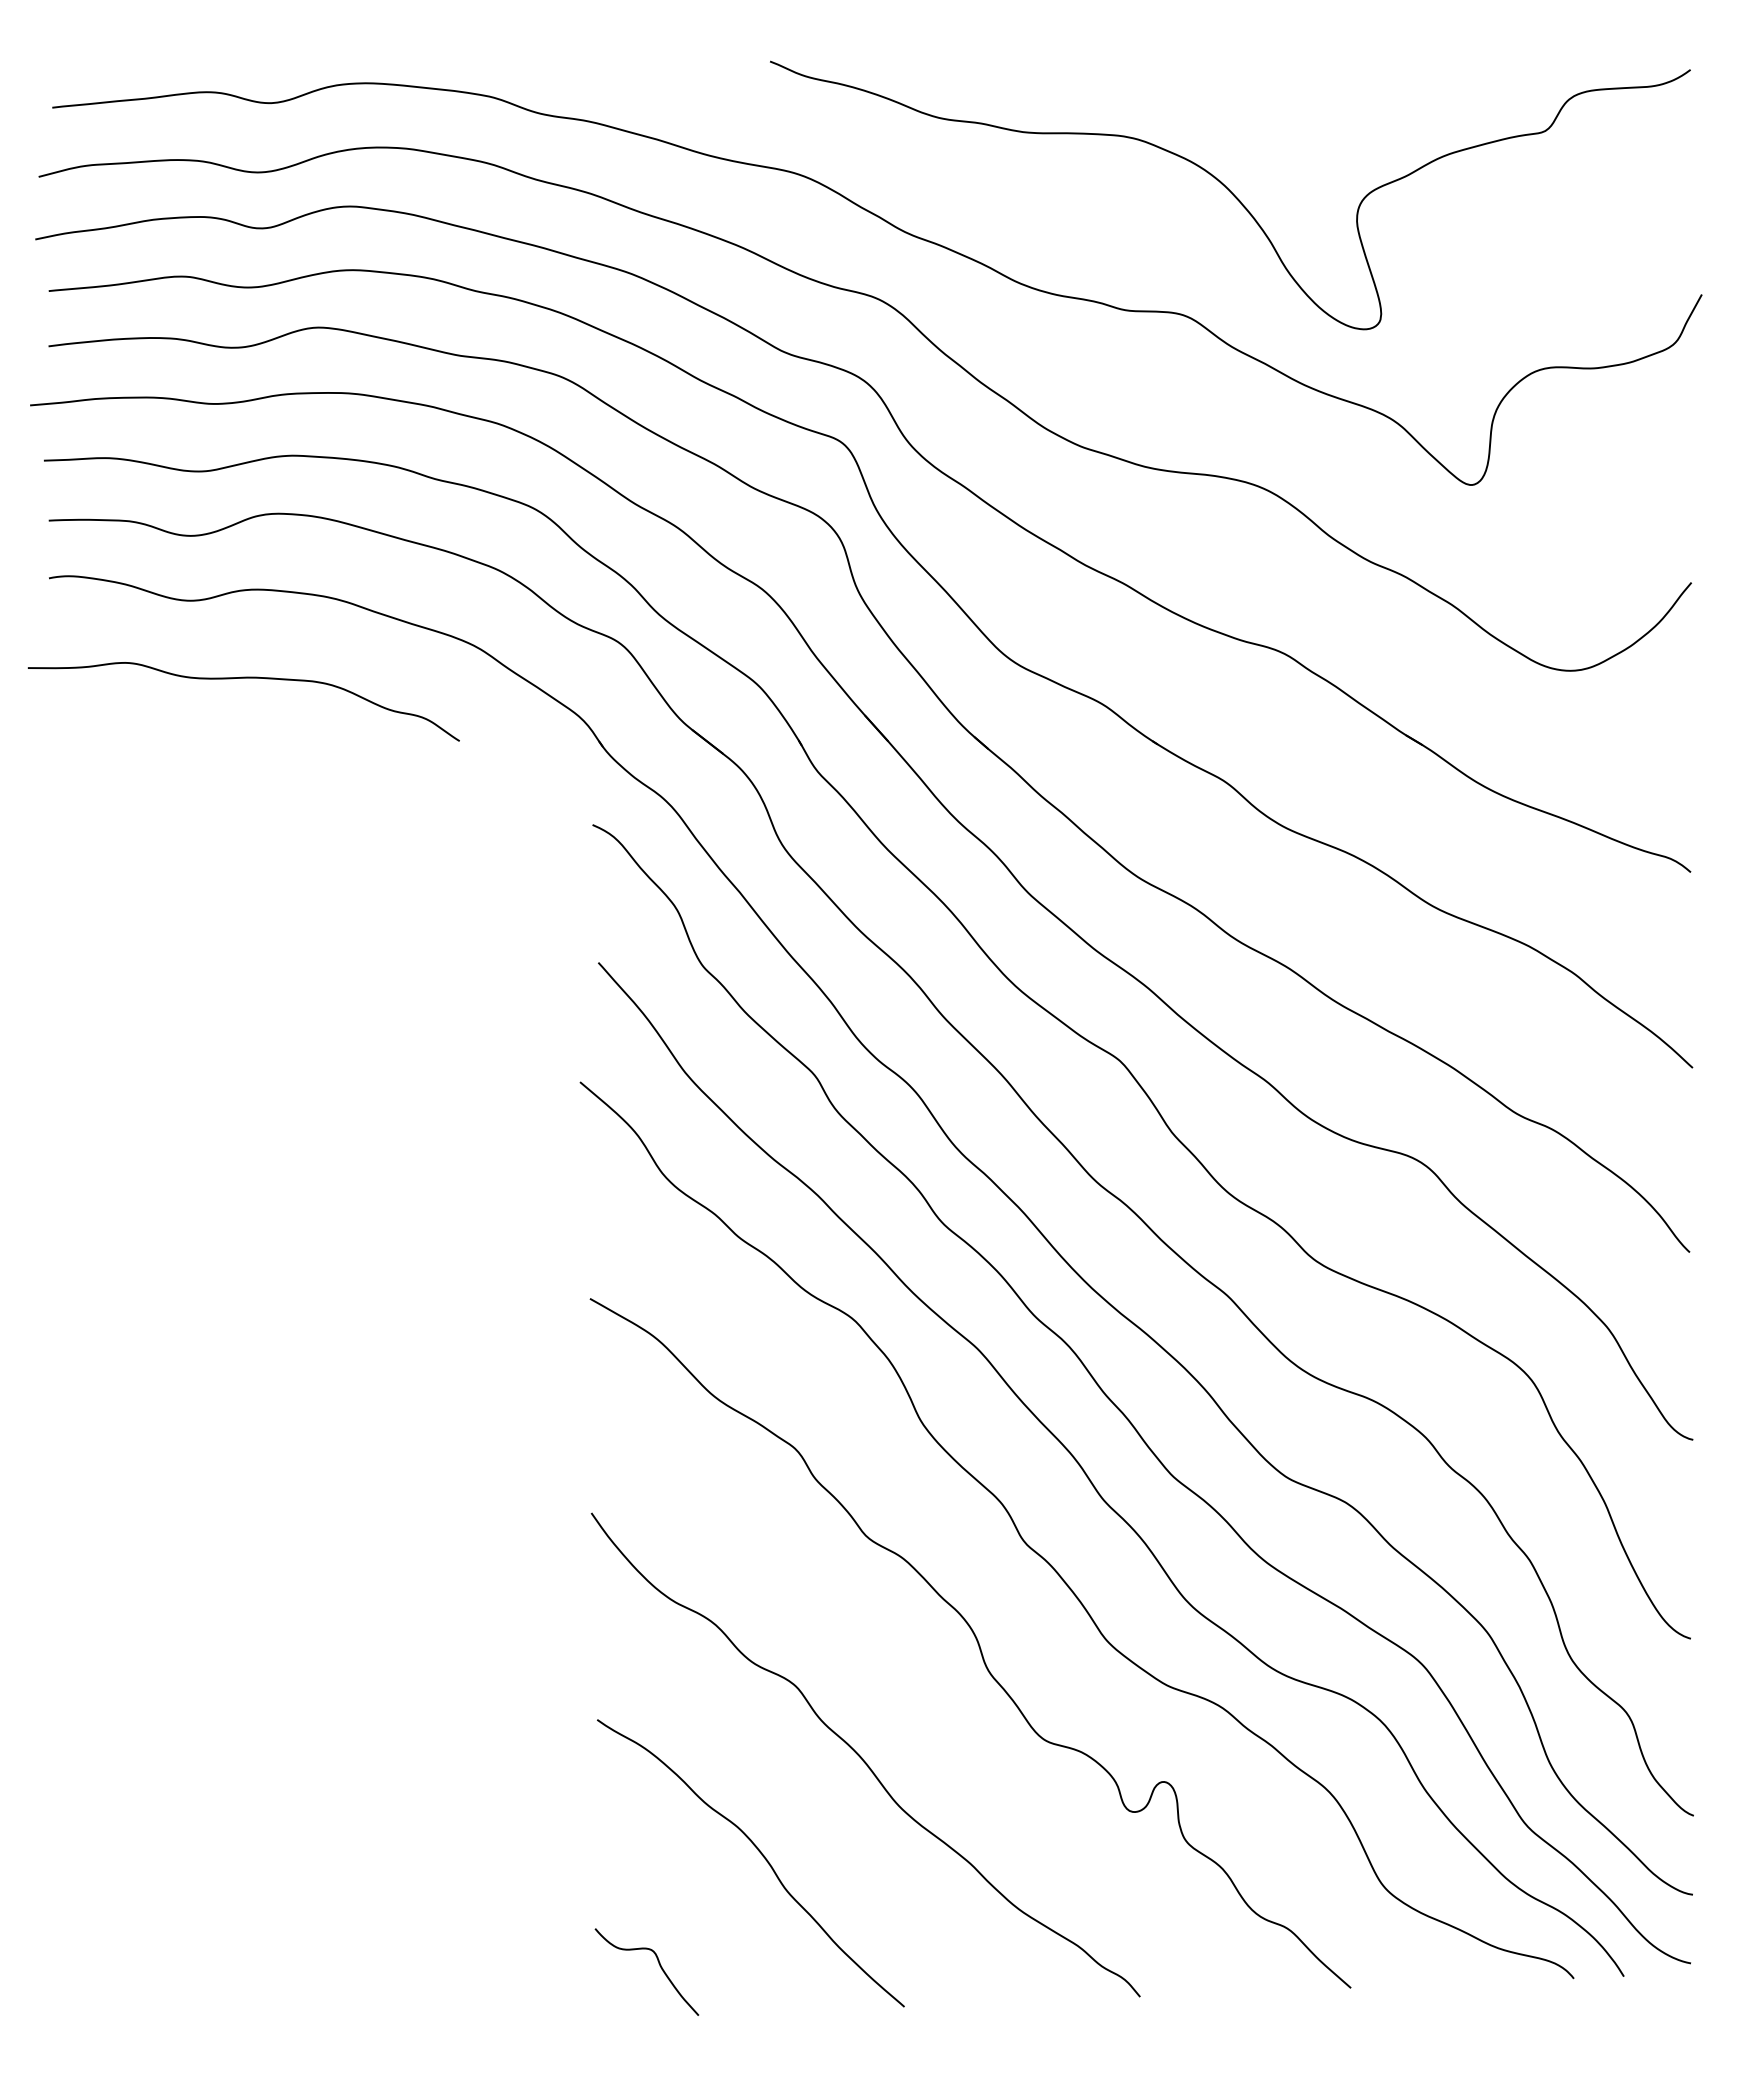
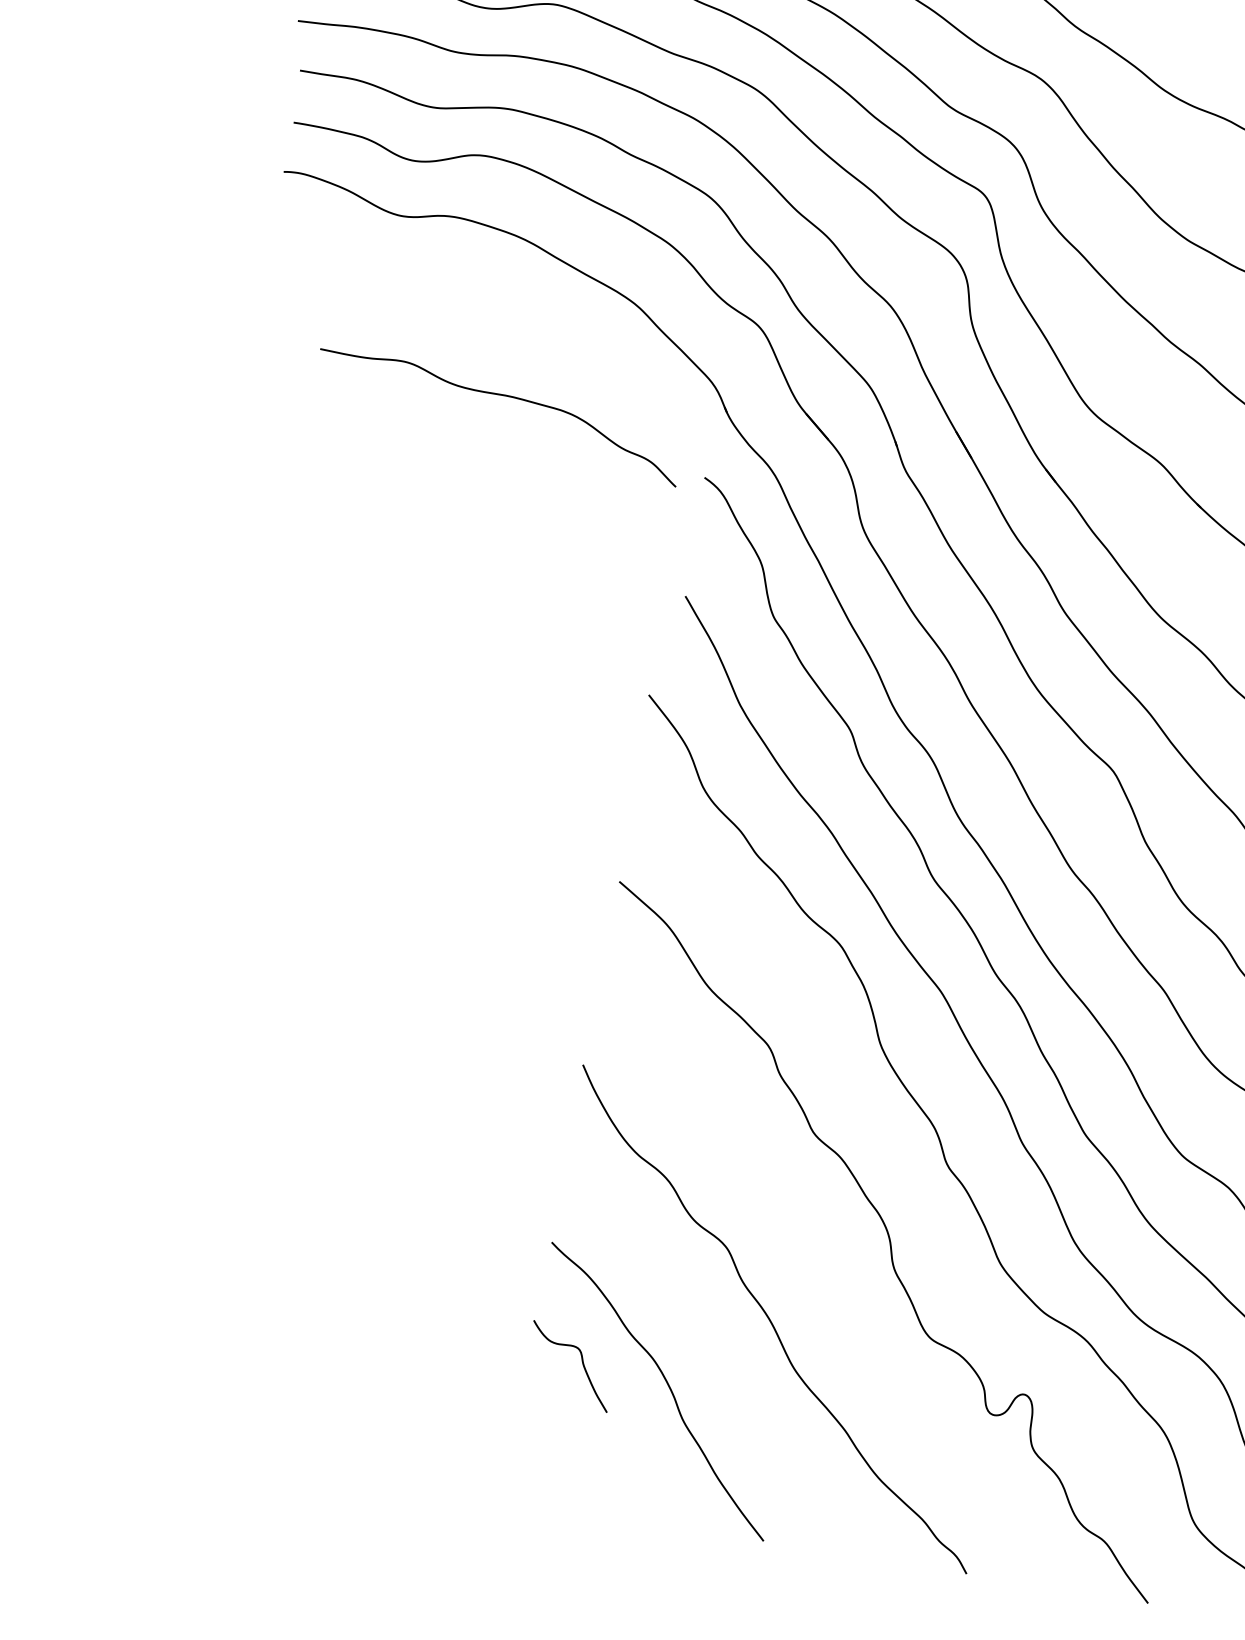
curve: (243, 678) -> (502, 395), moved
curve: (659, 1966) -> (582, 1363), moved

